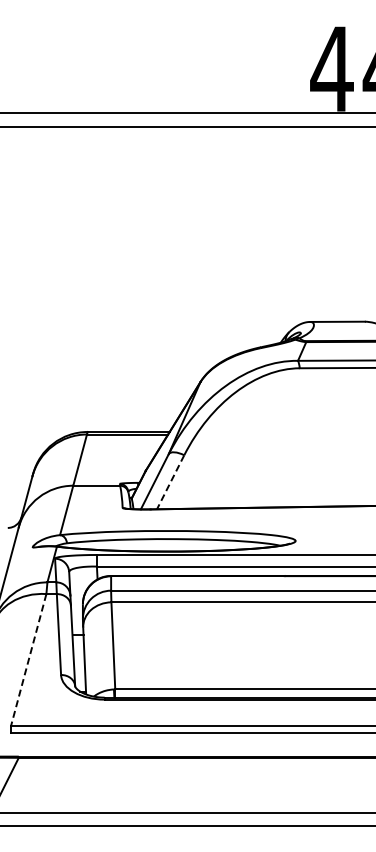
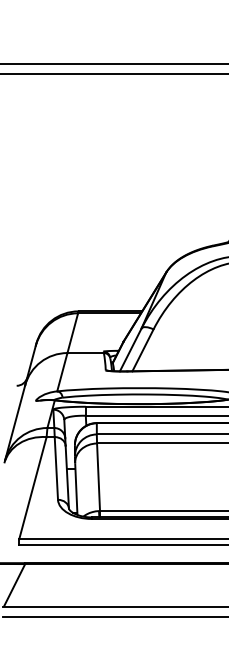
line: (170, 482) -> (142, 350), dashed -> solid
line: (28, 660) -> (32, 488), dashed -> solid

